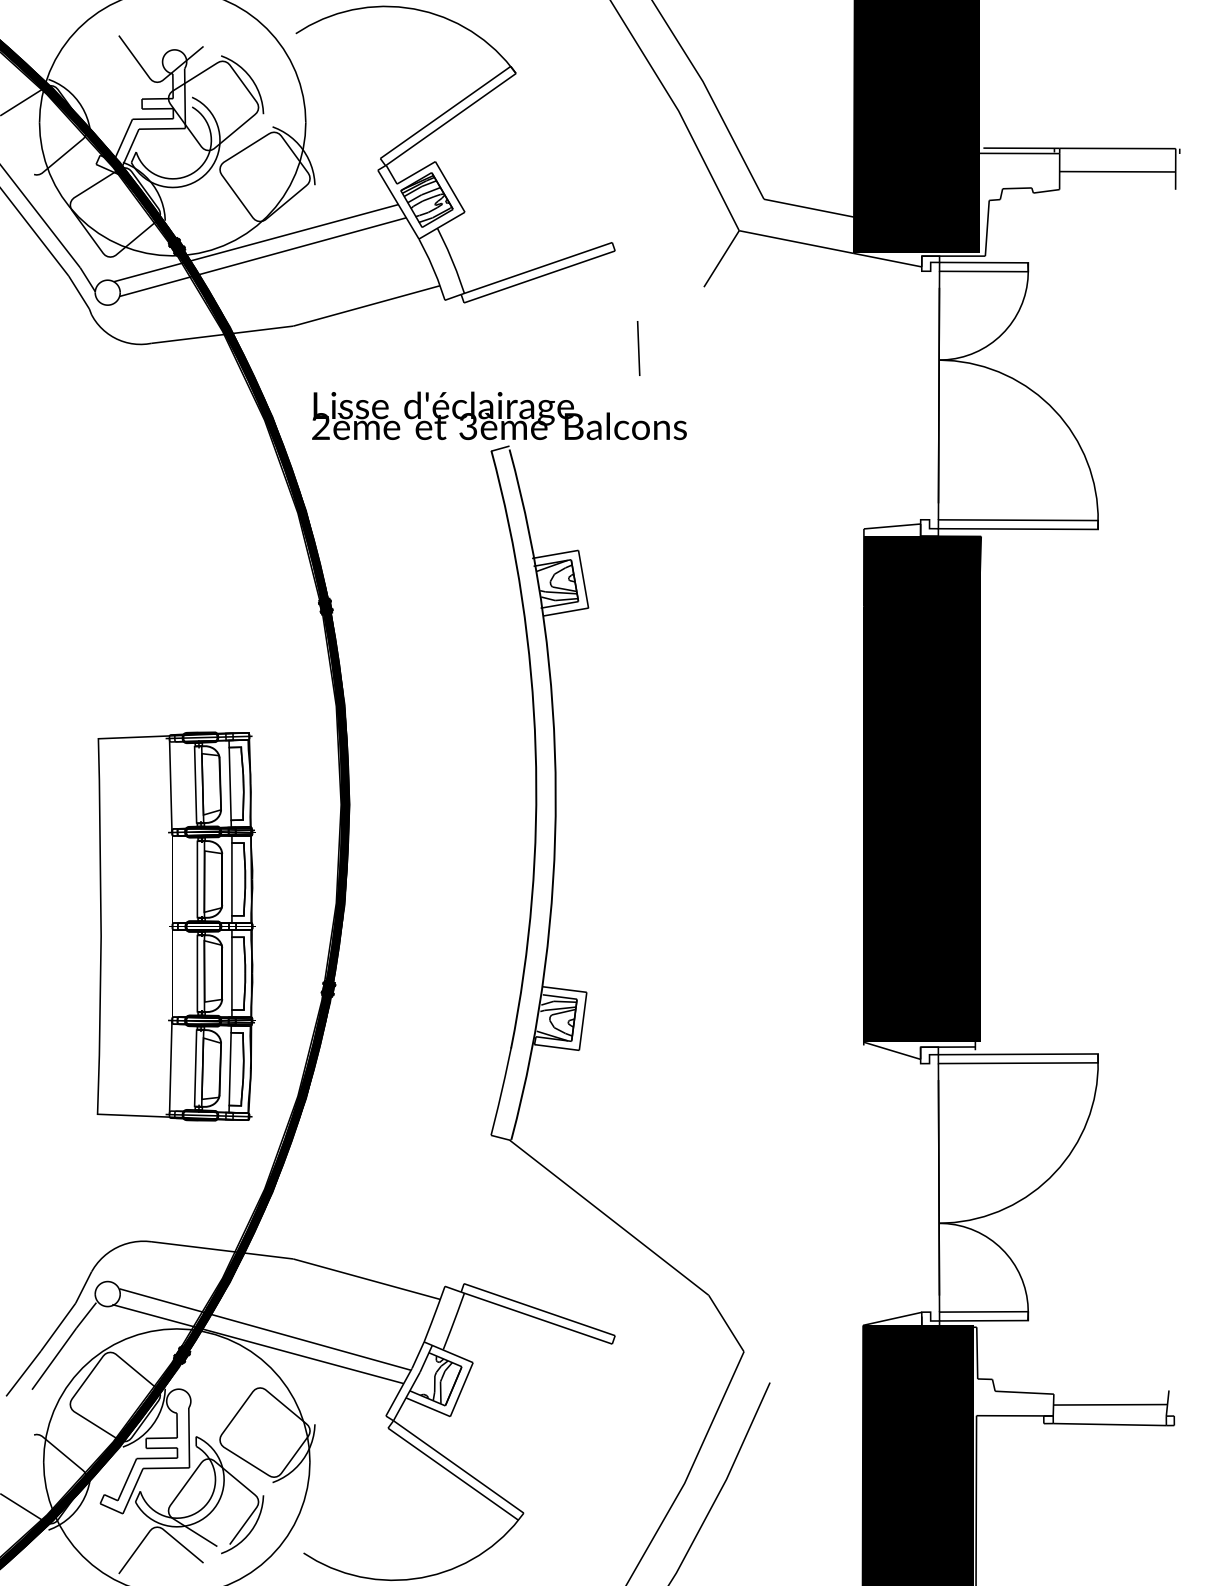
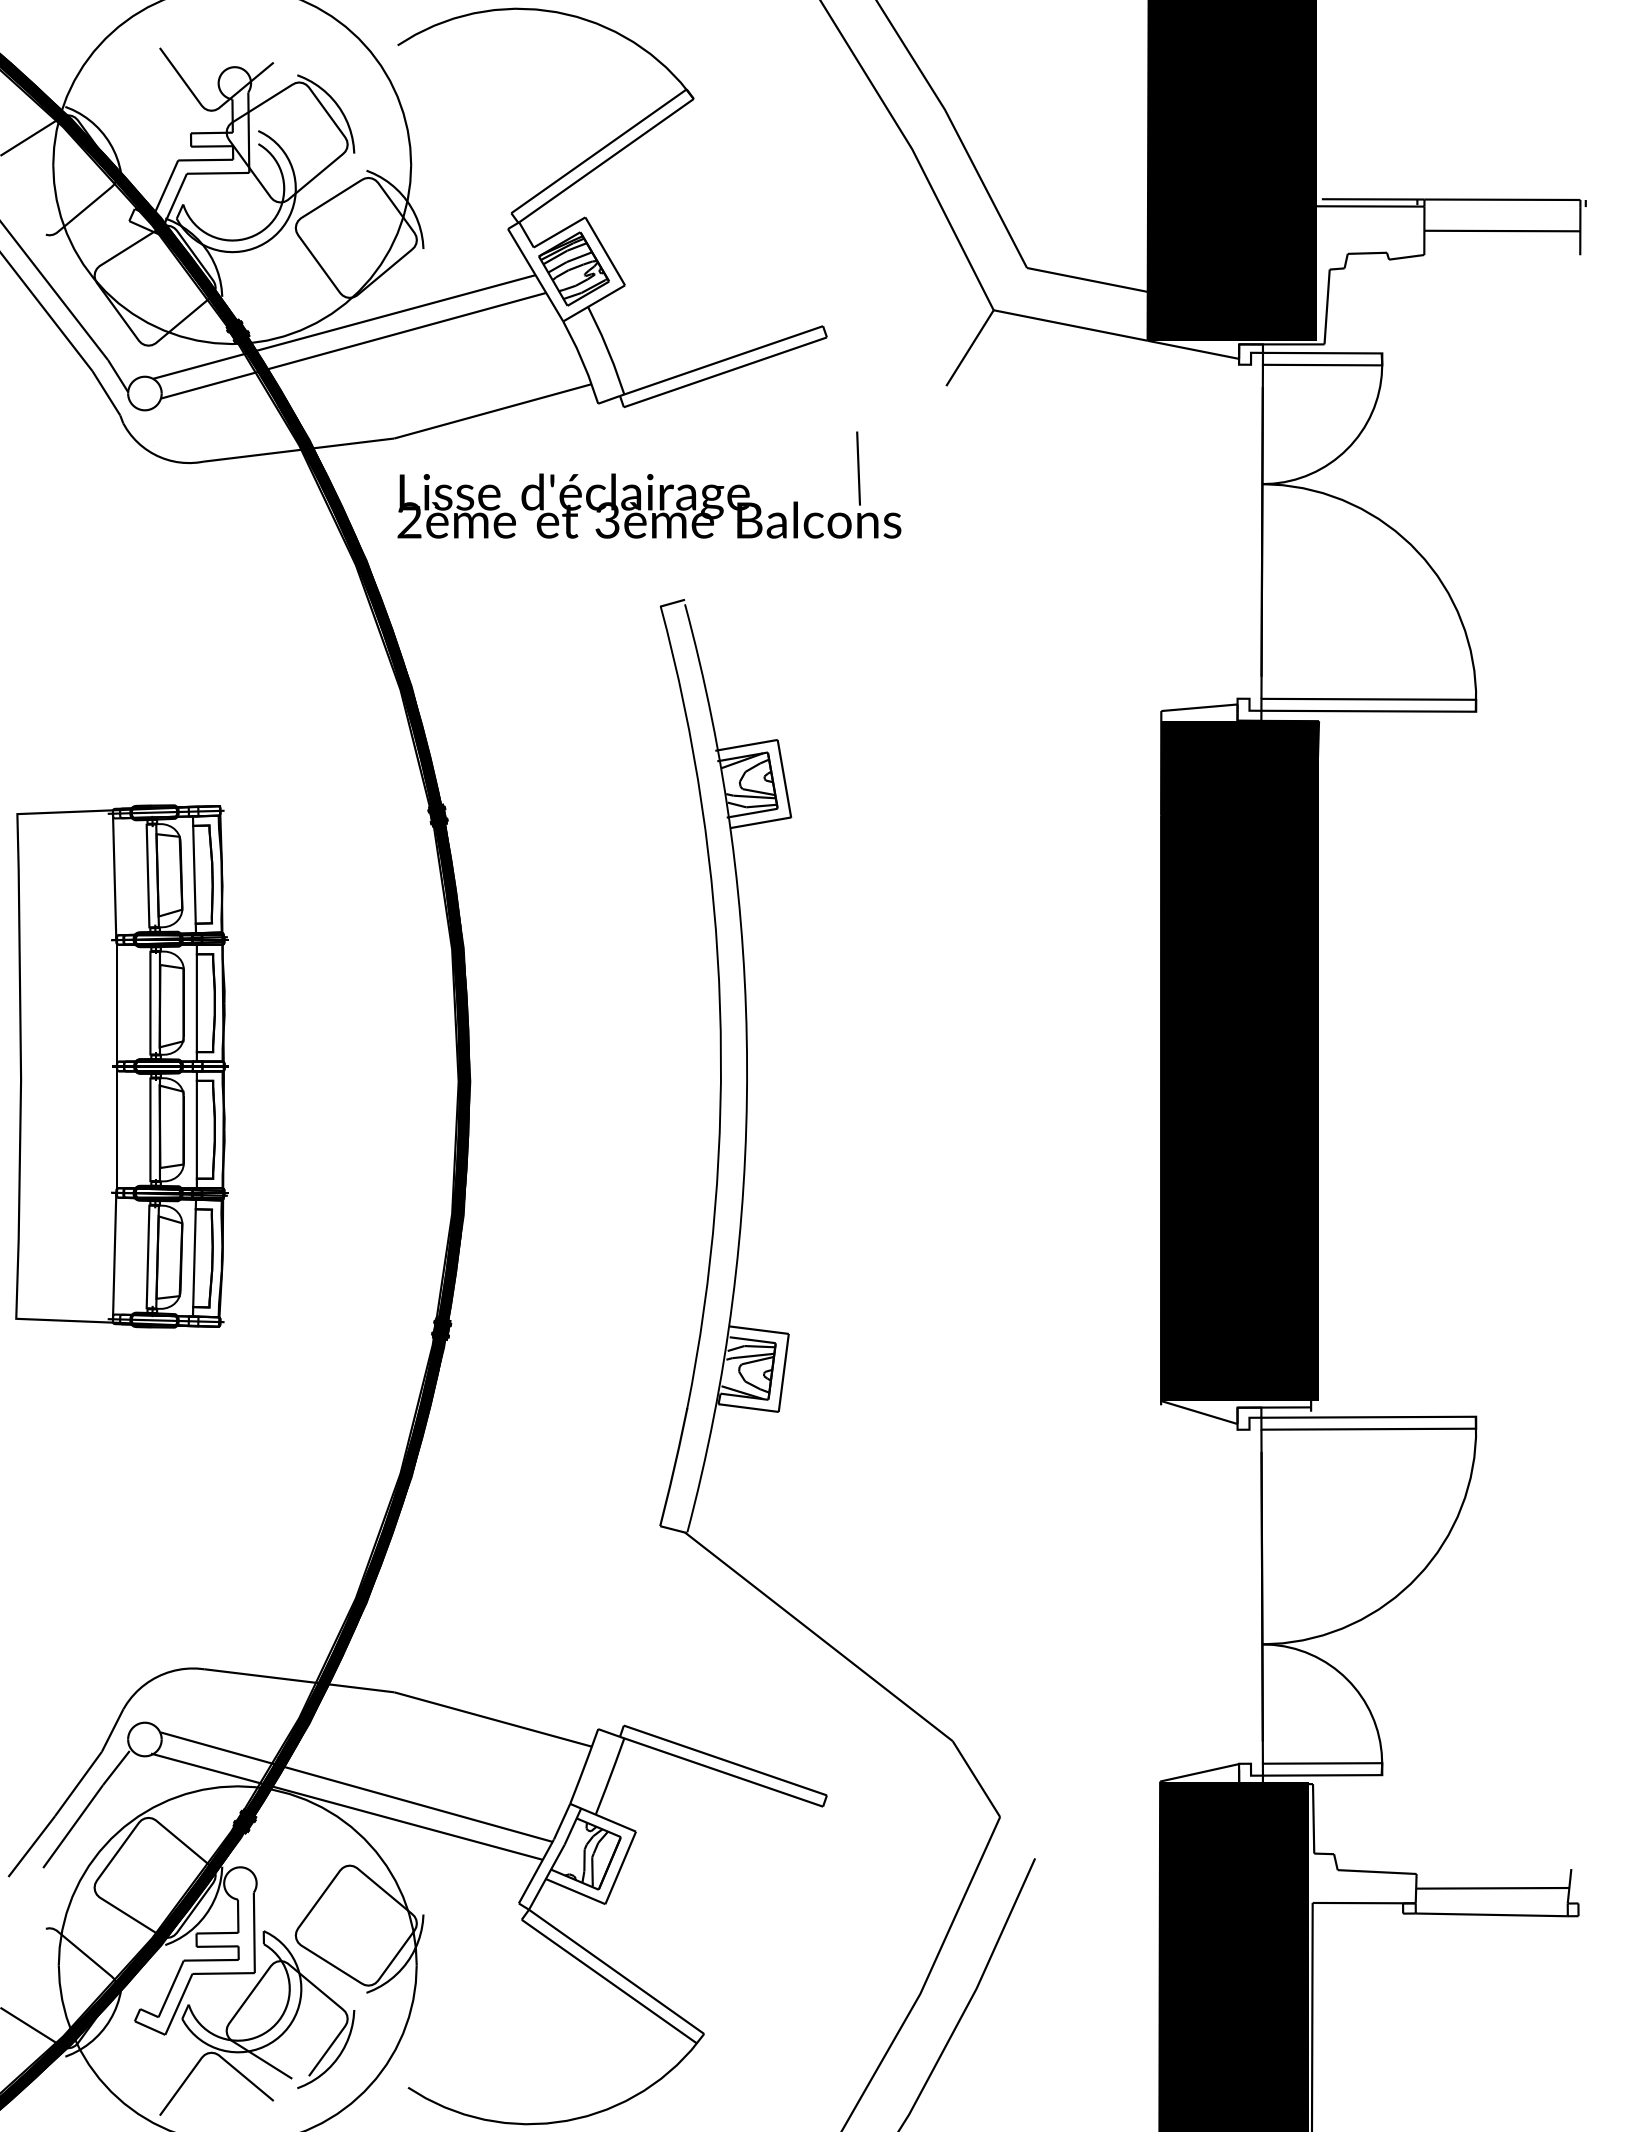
text: (499, 415) -> (649, 505), moved
part: (175, 926) -> (121, 1066), moved

